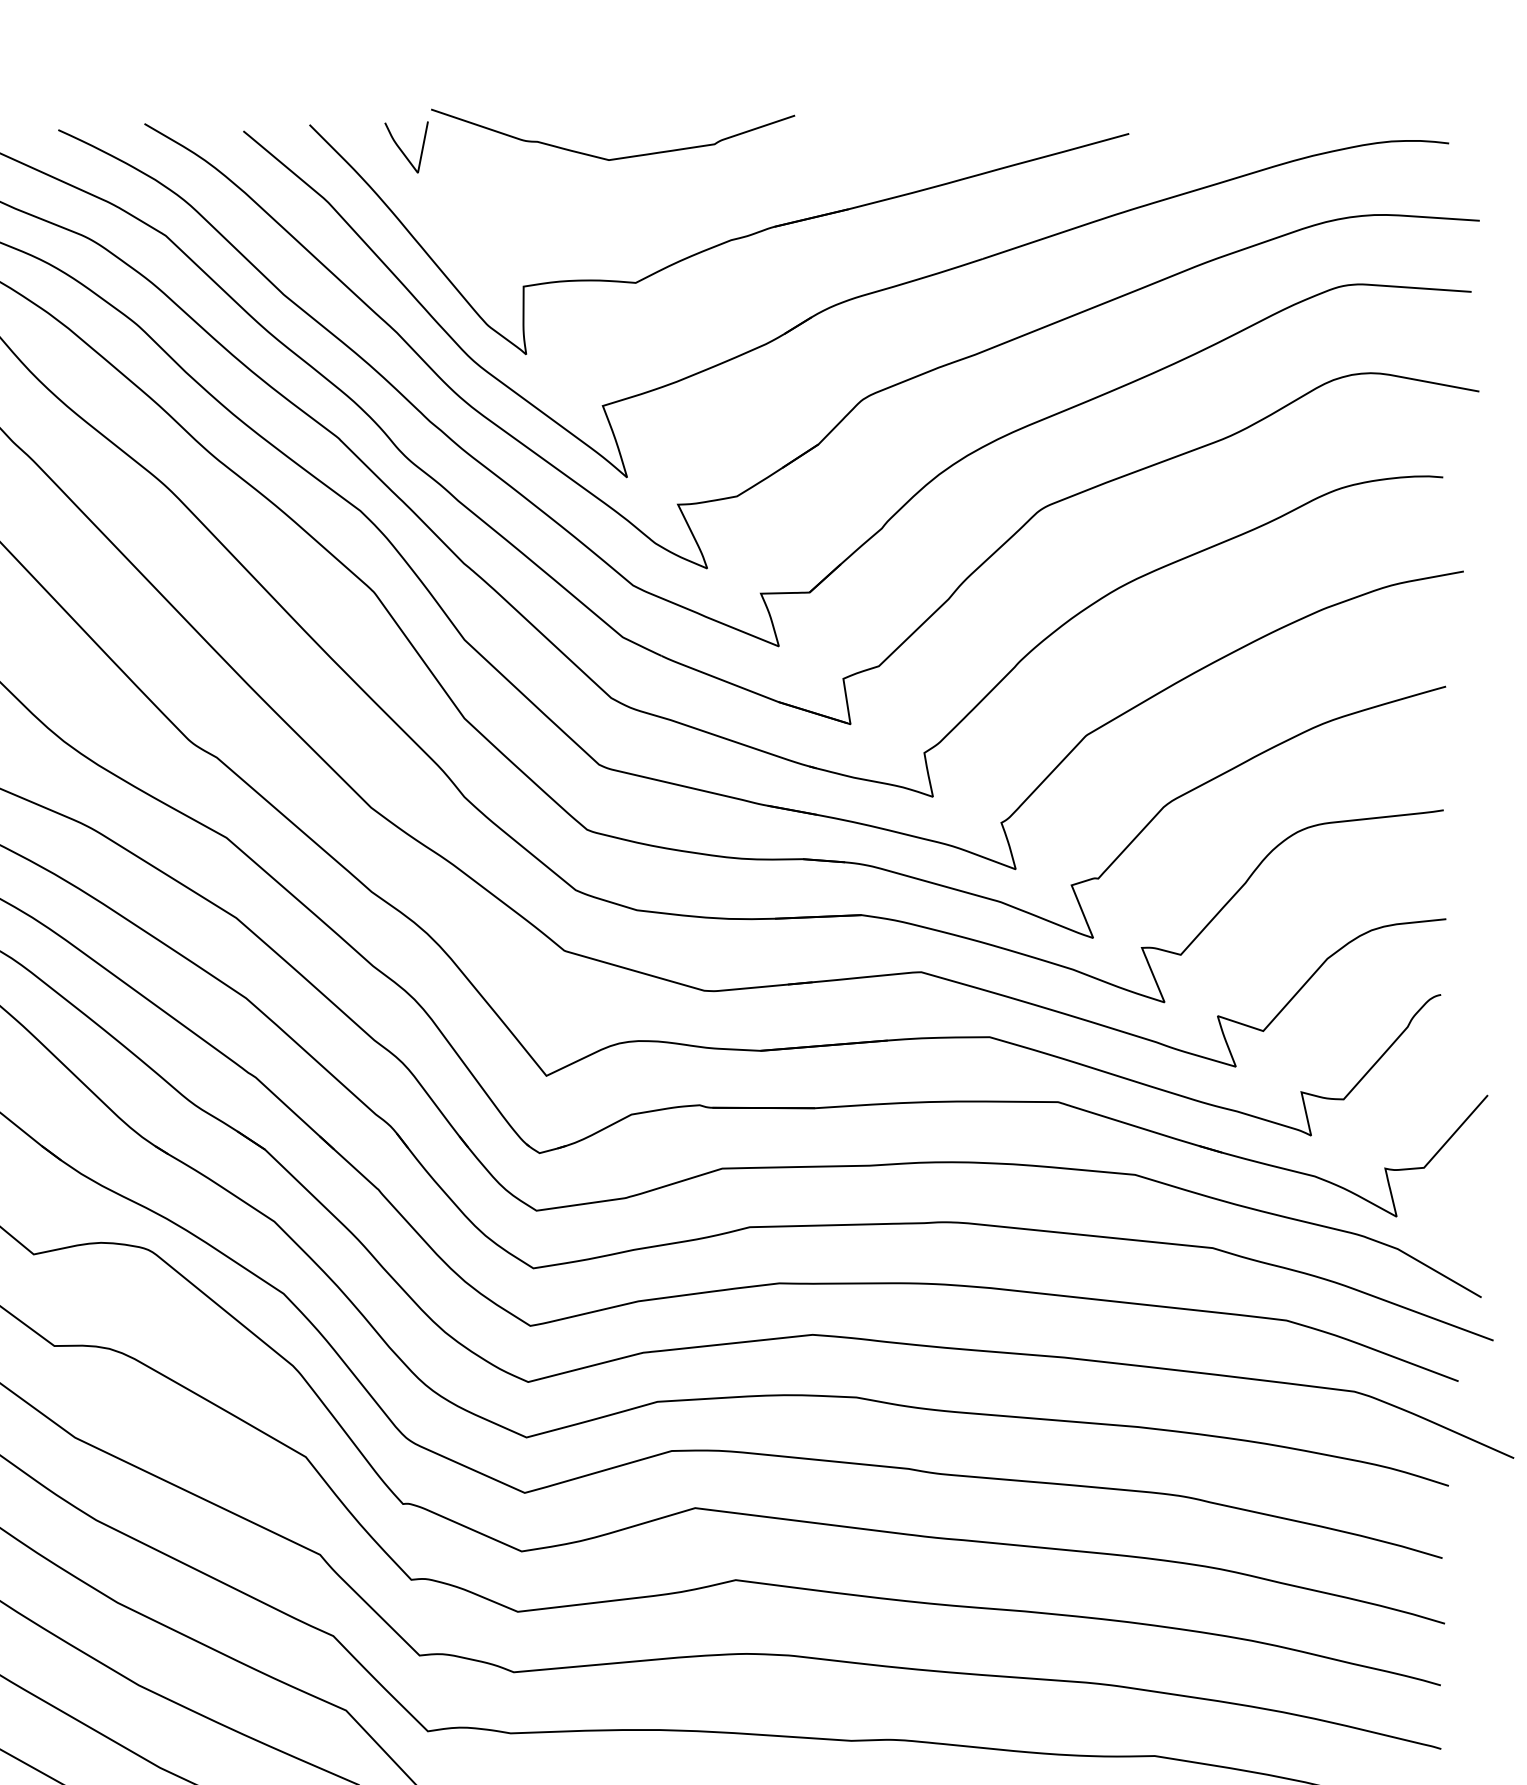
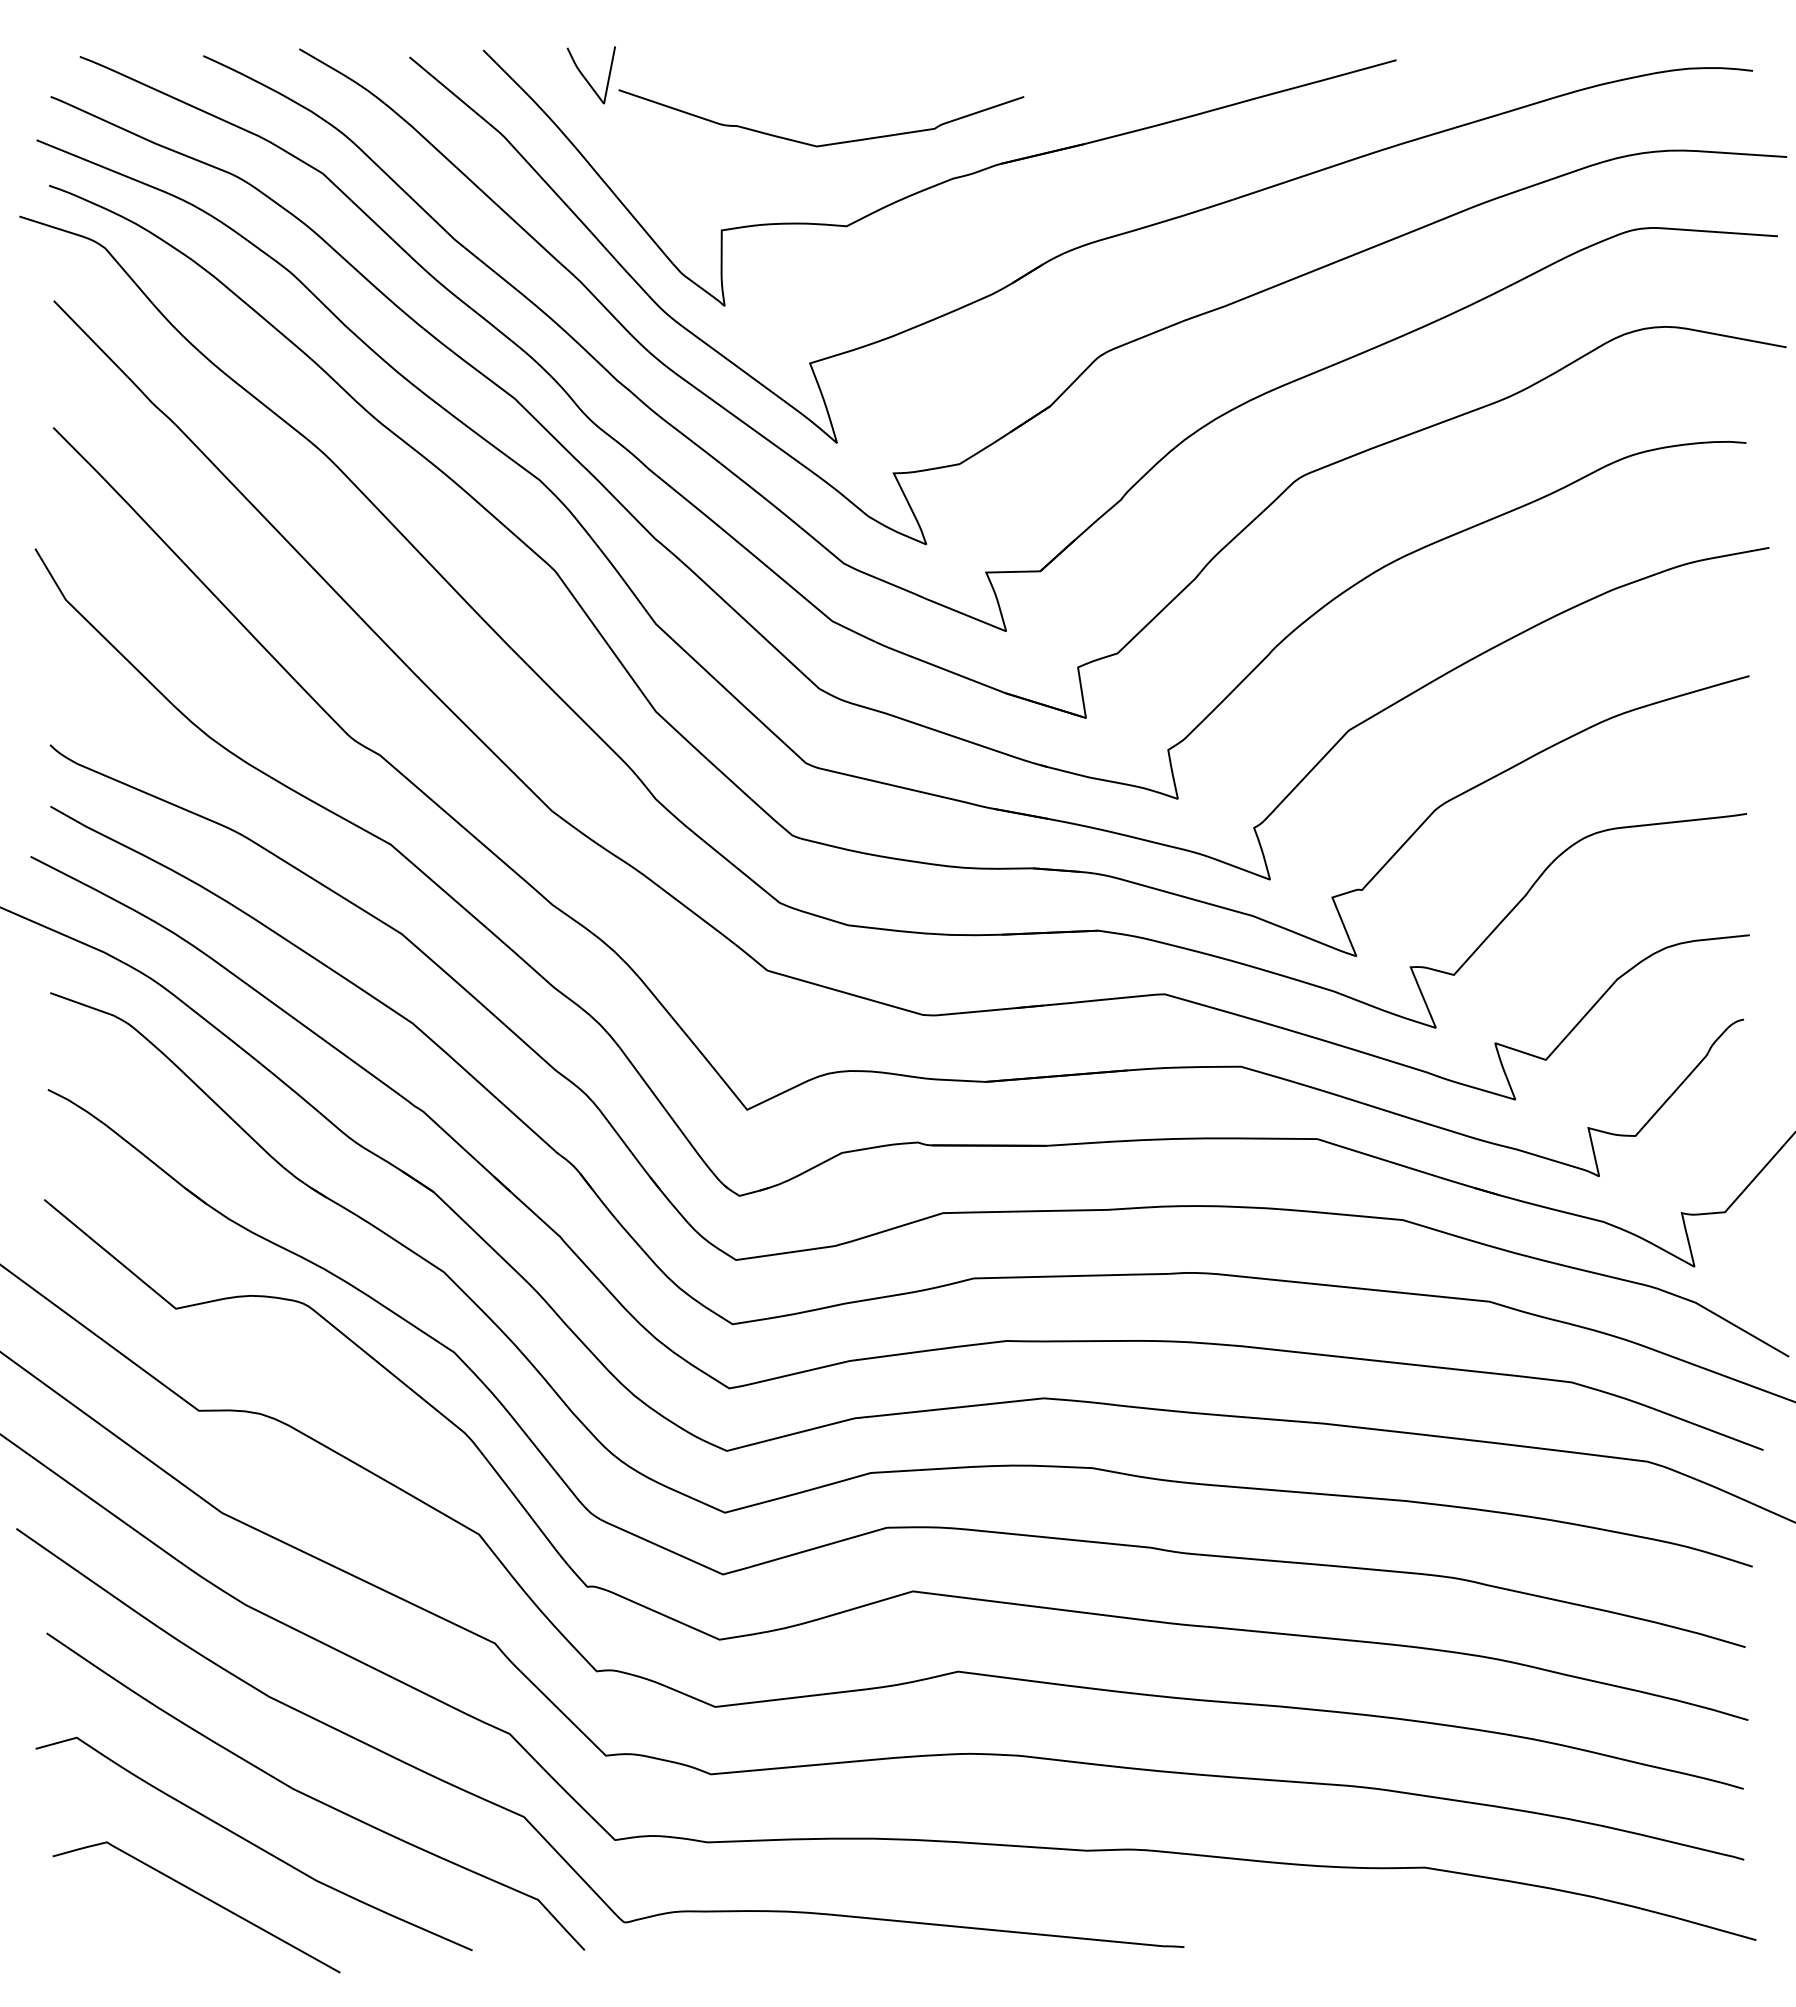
curve: (619, 157) -> (828, 143), moved

